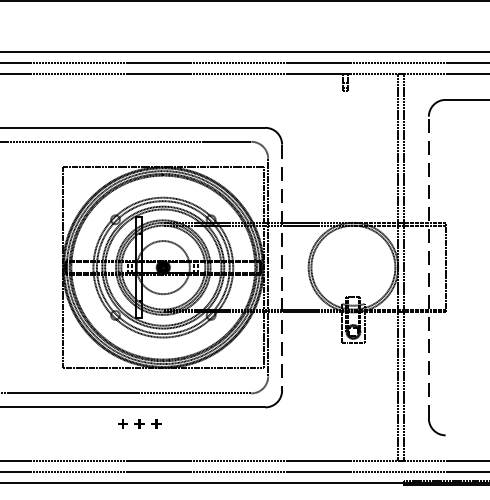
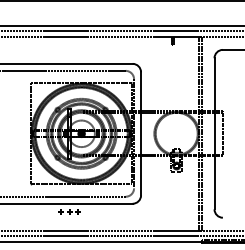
line: (282, 266) -> (141, 133), dashed -> solid
line: (428, 266) -> (214, 133), dashed -> solid

